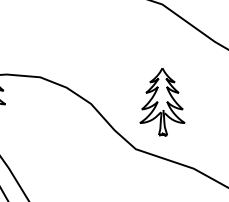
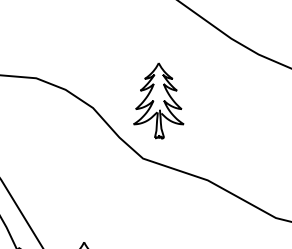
part: (162, 101) -> (158, 100), moved

